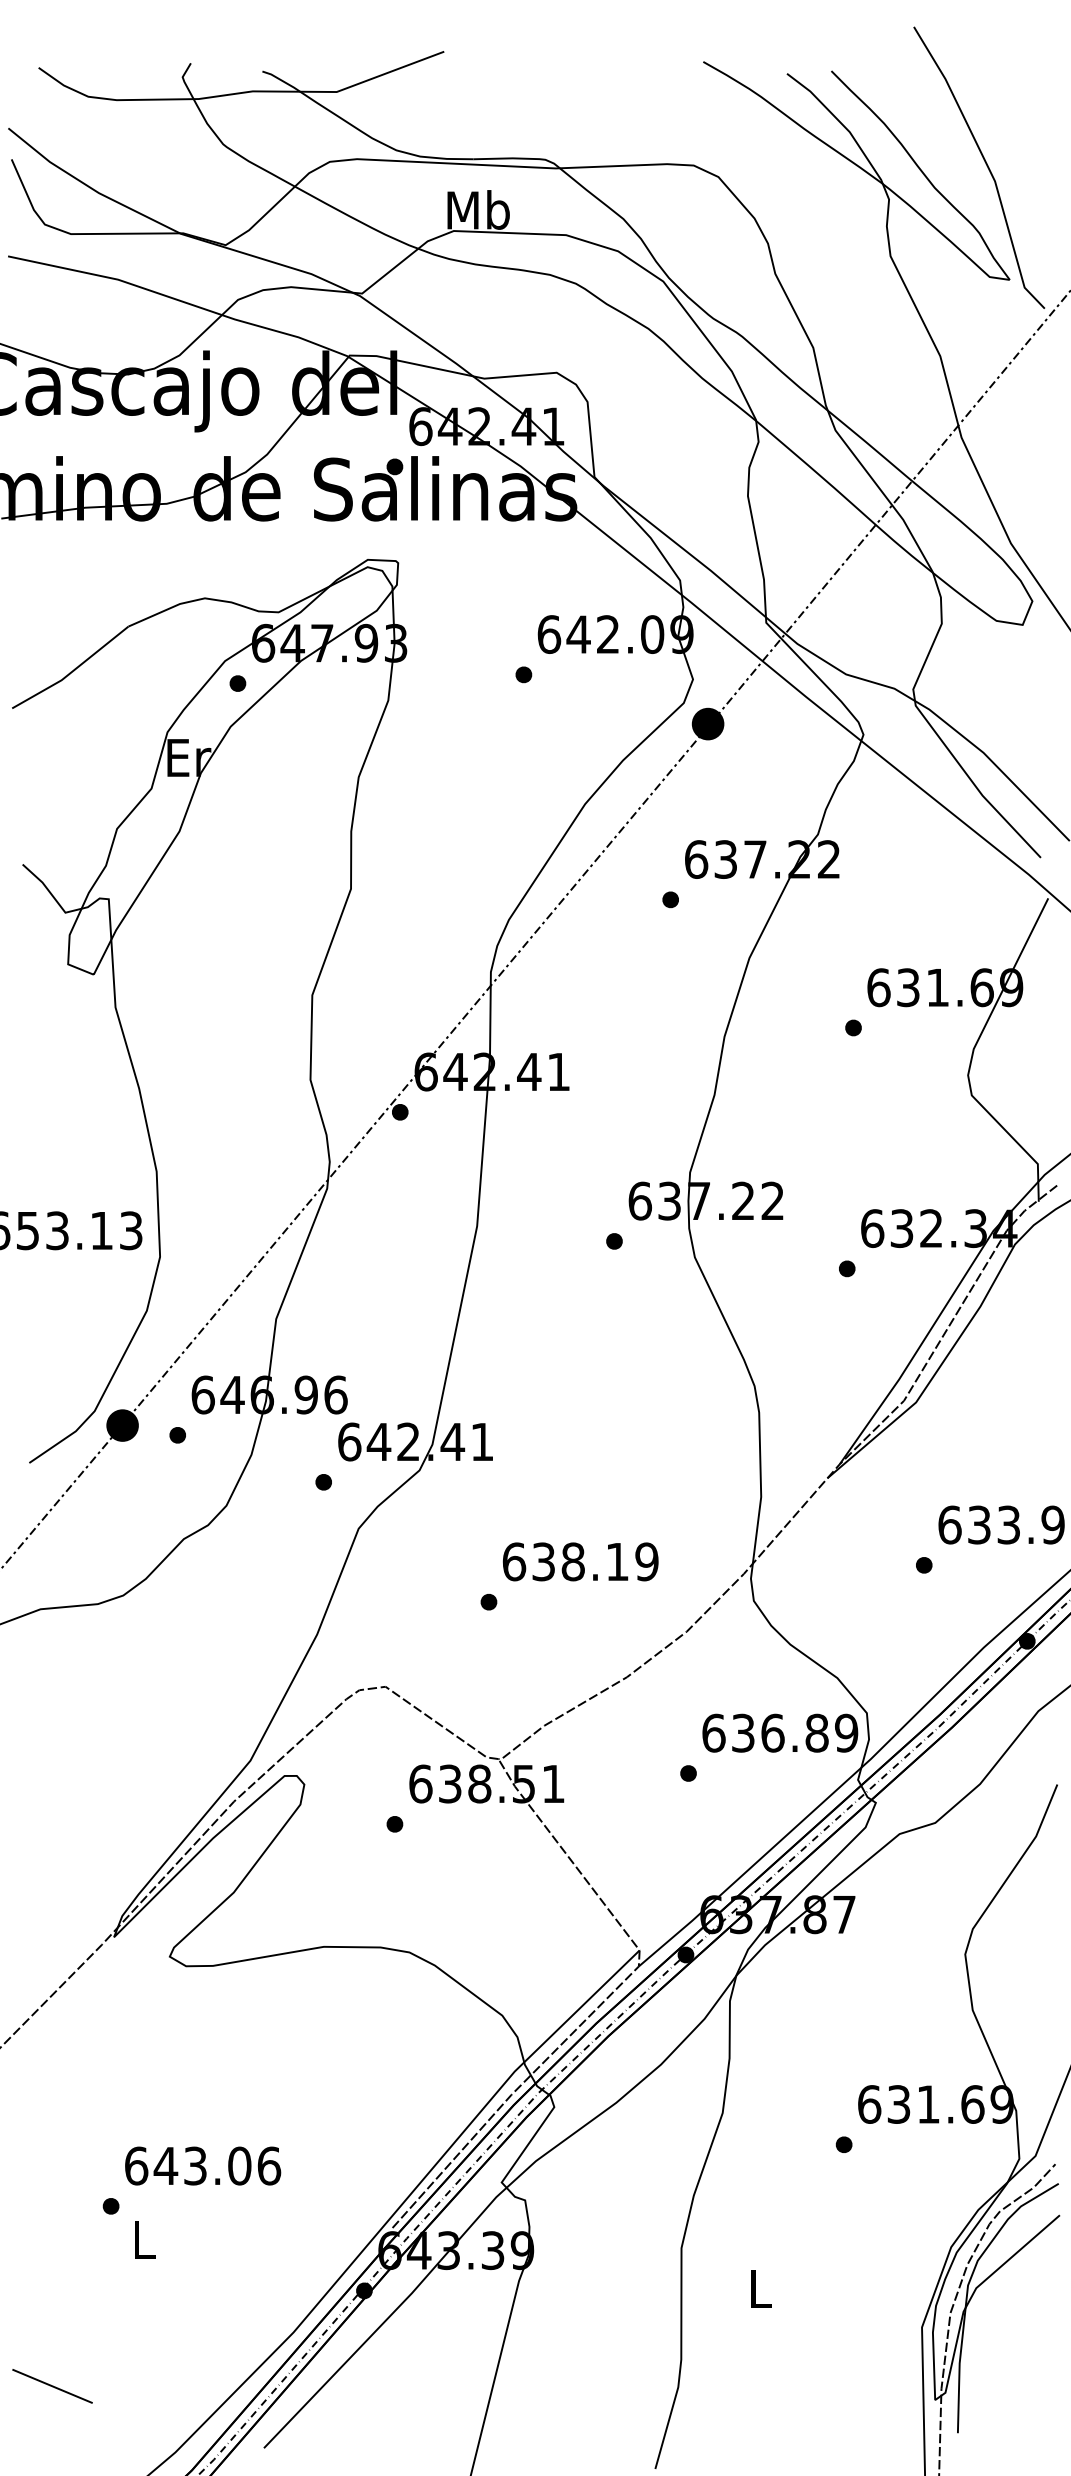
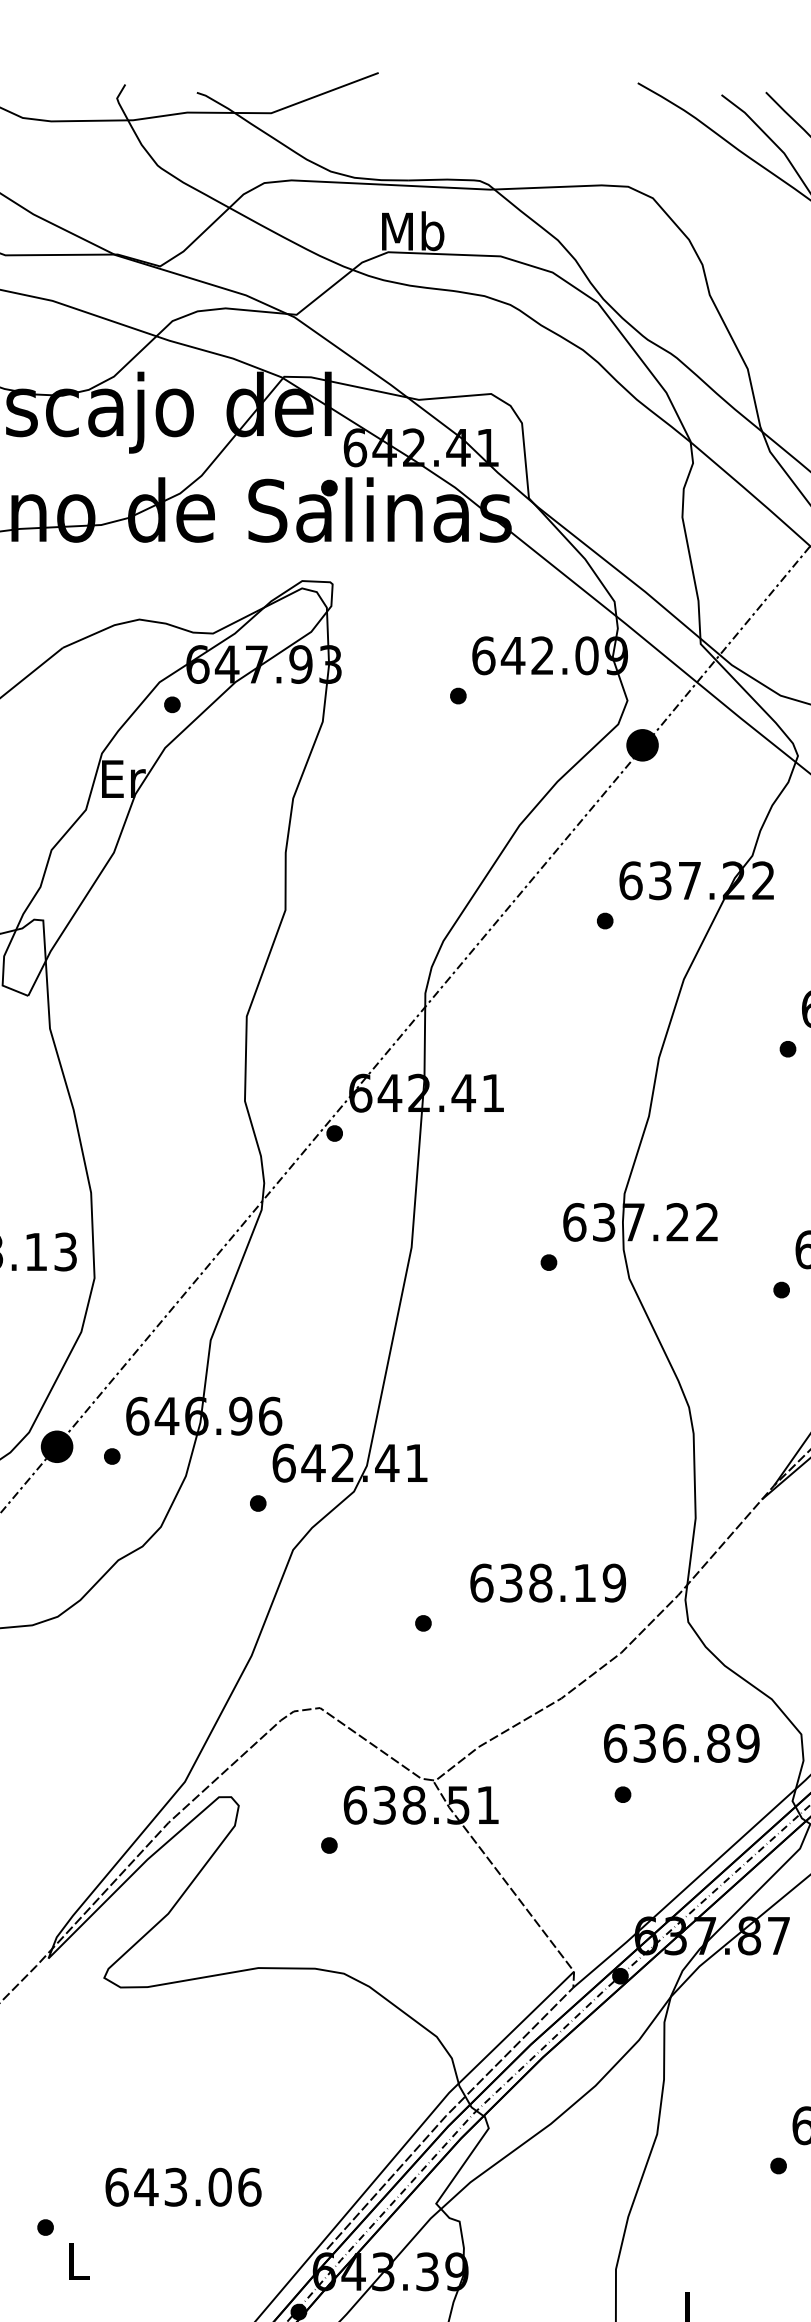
text: (580, 1561) -> (547, 1582), moved
text: (780, 1732) -> (681, 1742), moved
text: (203, 2165) -> (183, 2186), moved

